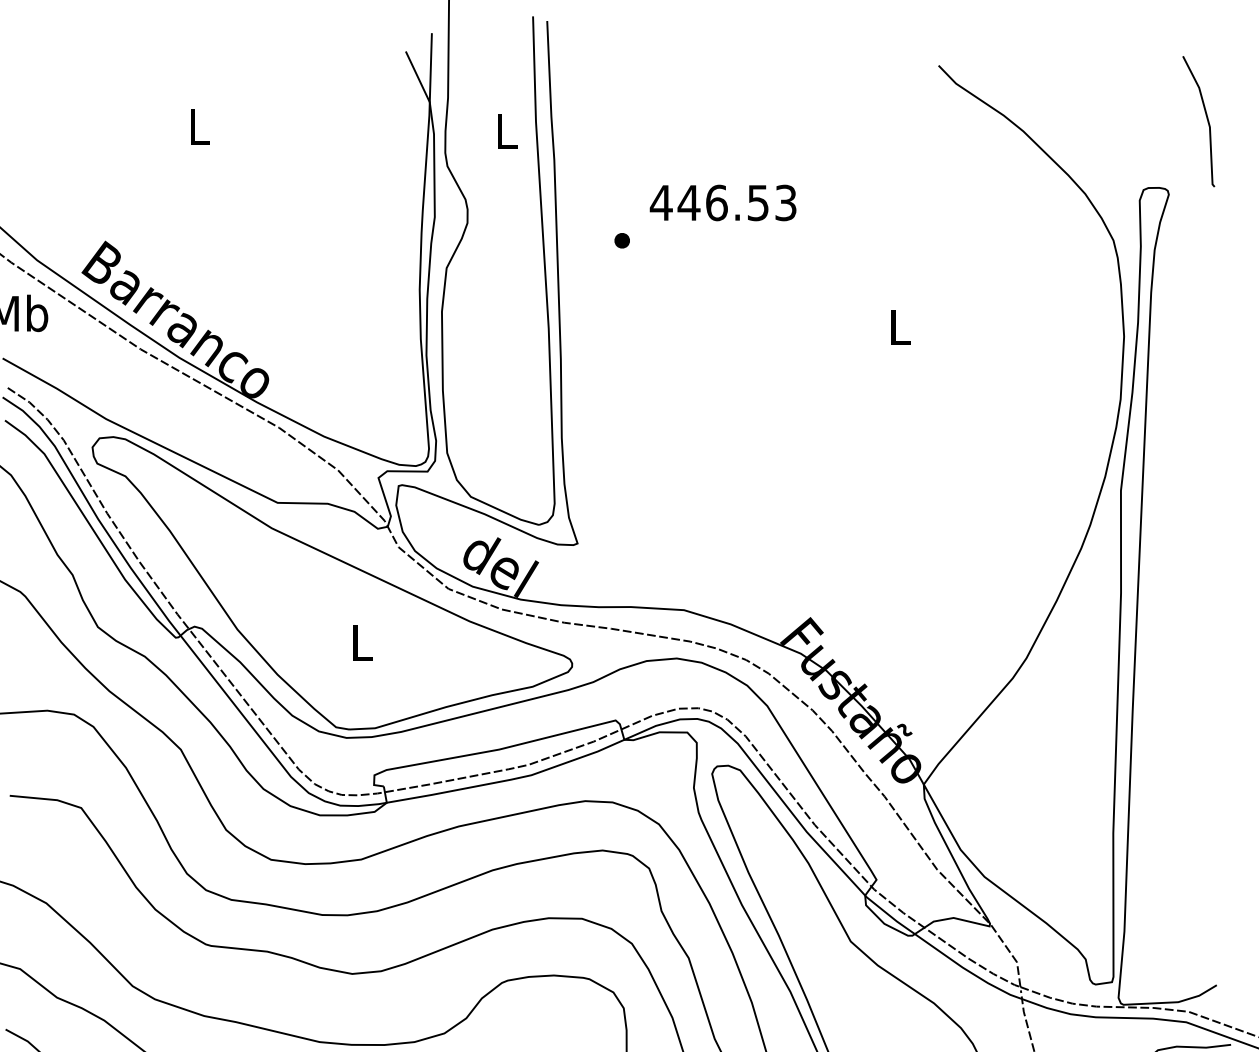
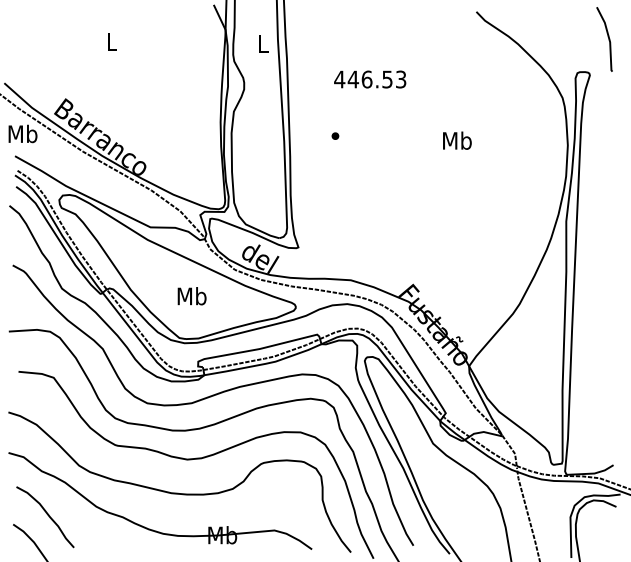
part: (622, 239) -> (335, 135), moved
text: (900, 326) -> (457, 140), L -> Mb
text: (360, 643) -> (191, 296), L -> Mb

